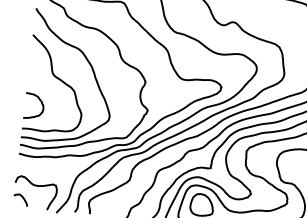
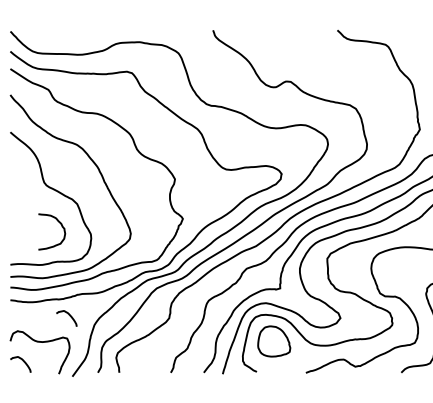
curve: (41, 103) -> (61, 226), moved
curve: (58, 169) -> (68, 315), added

